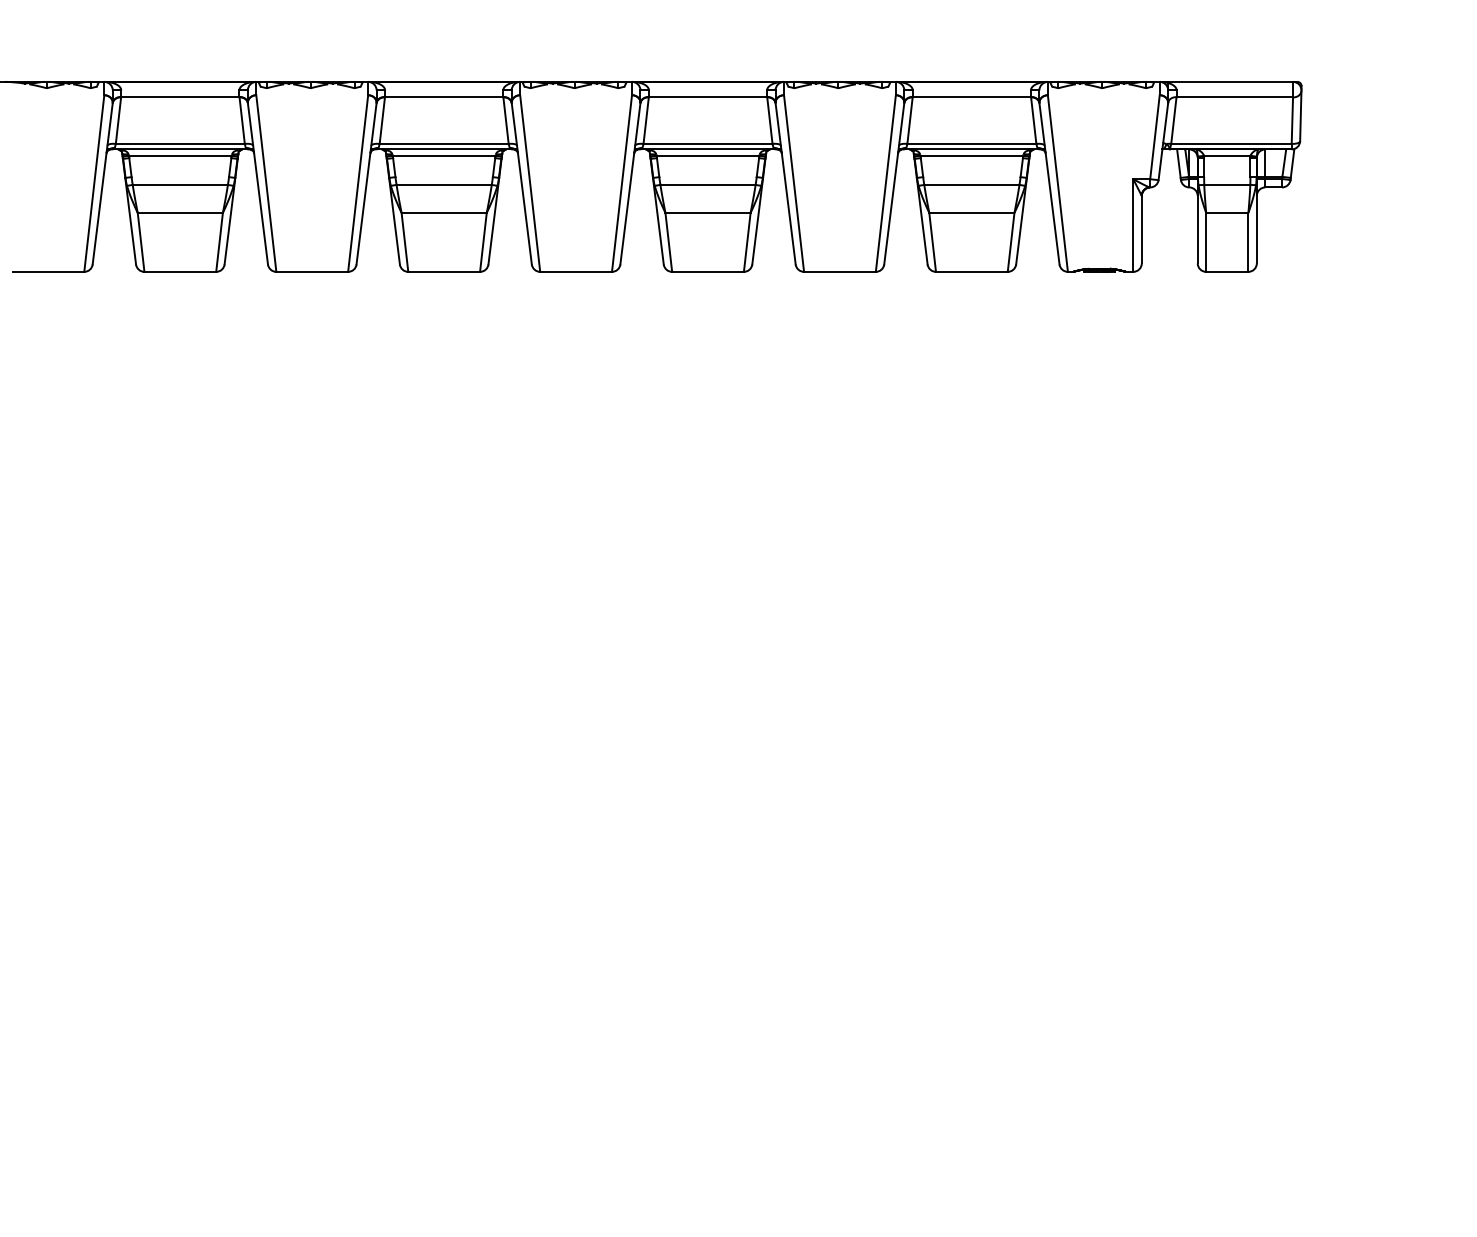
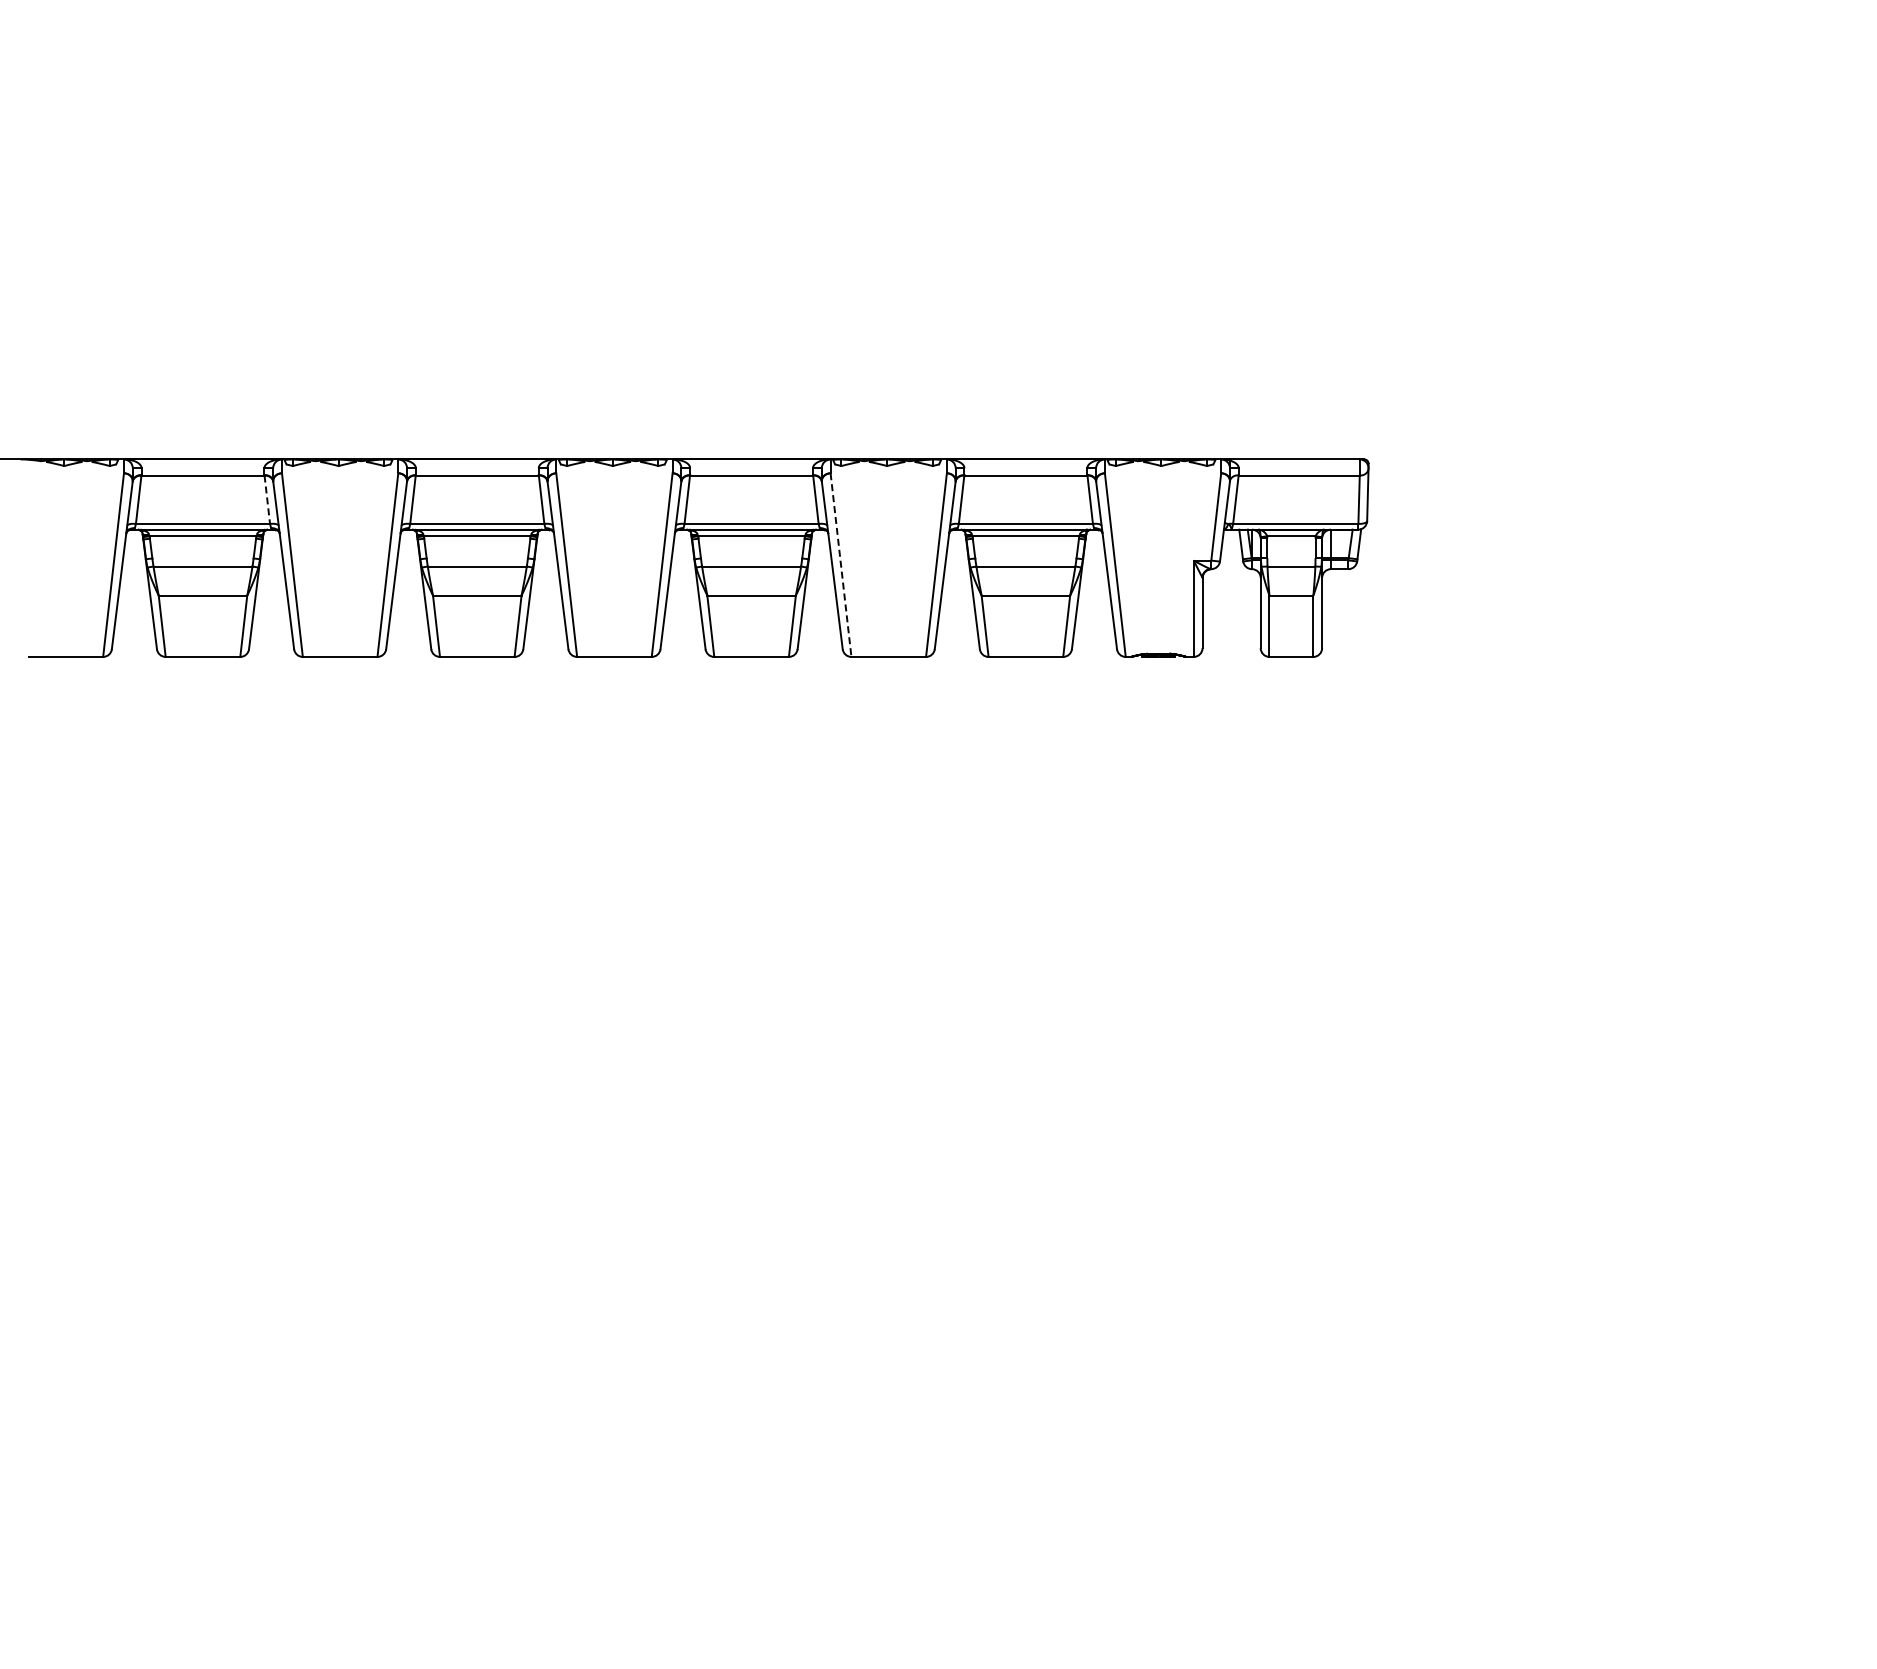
line: (242, 121) -> (267, 500), solid -> dashed
line: (794, 183) -> (841, 565), solid -> dashed

